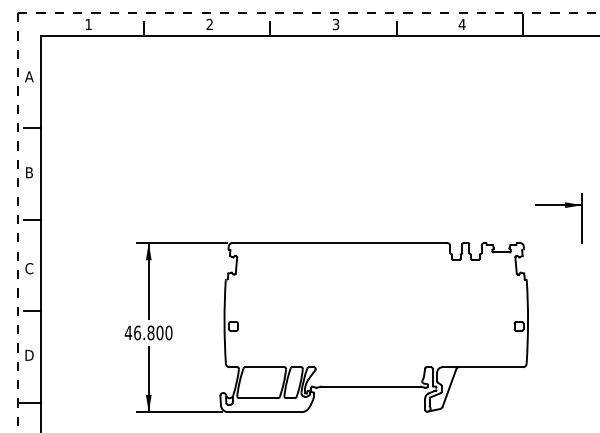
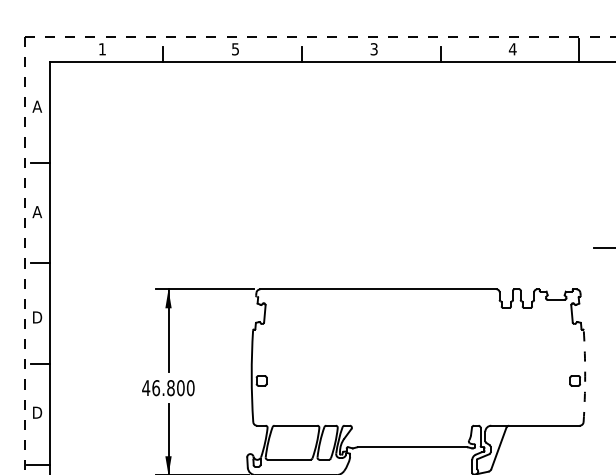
text: (209, 24) -> (235, 49), 2 -> 5
text: (29, 172) -> (37, 211), B -> A
text: (29, 268) -> (37, 317), C -> D
arc: (528, 322) -> (585, 376), solid -> dashed

